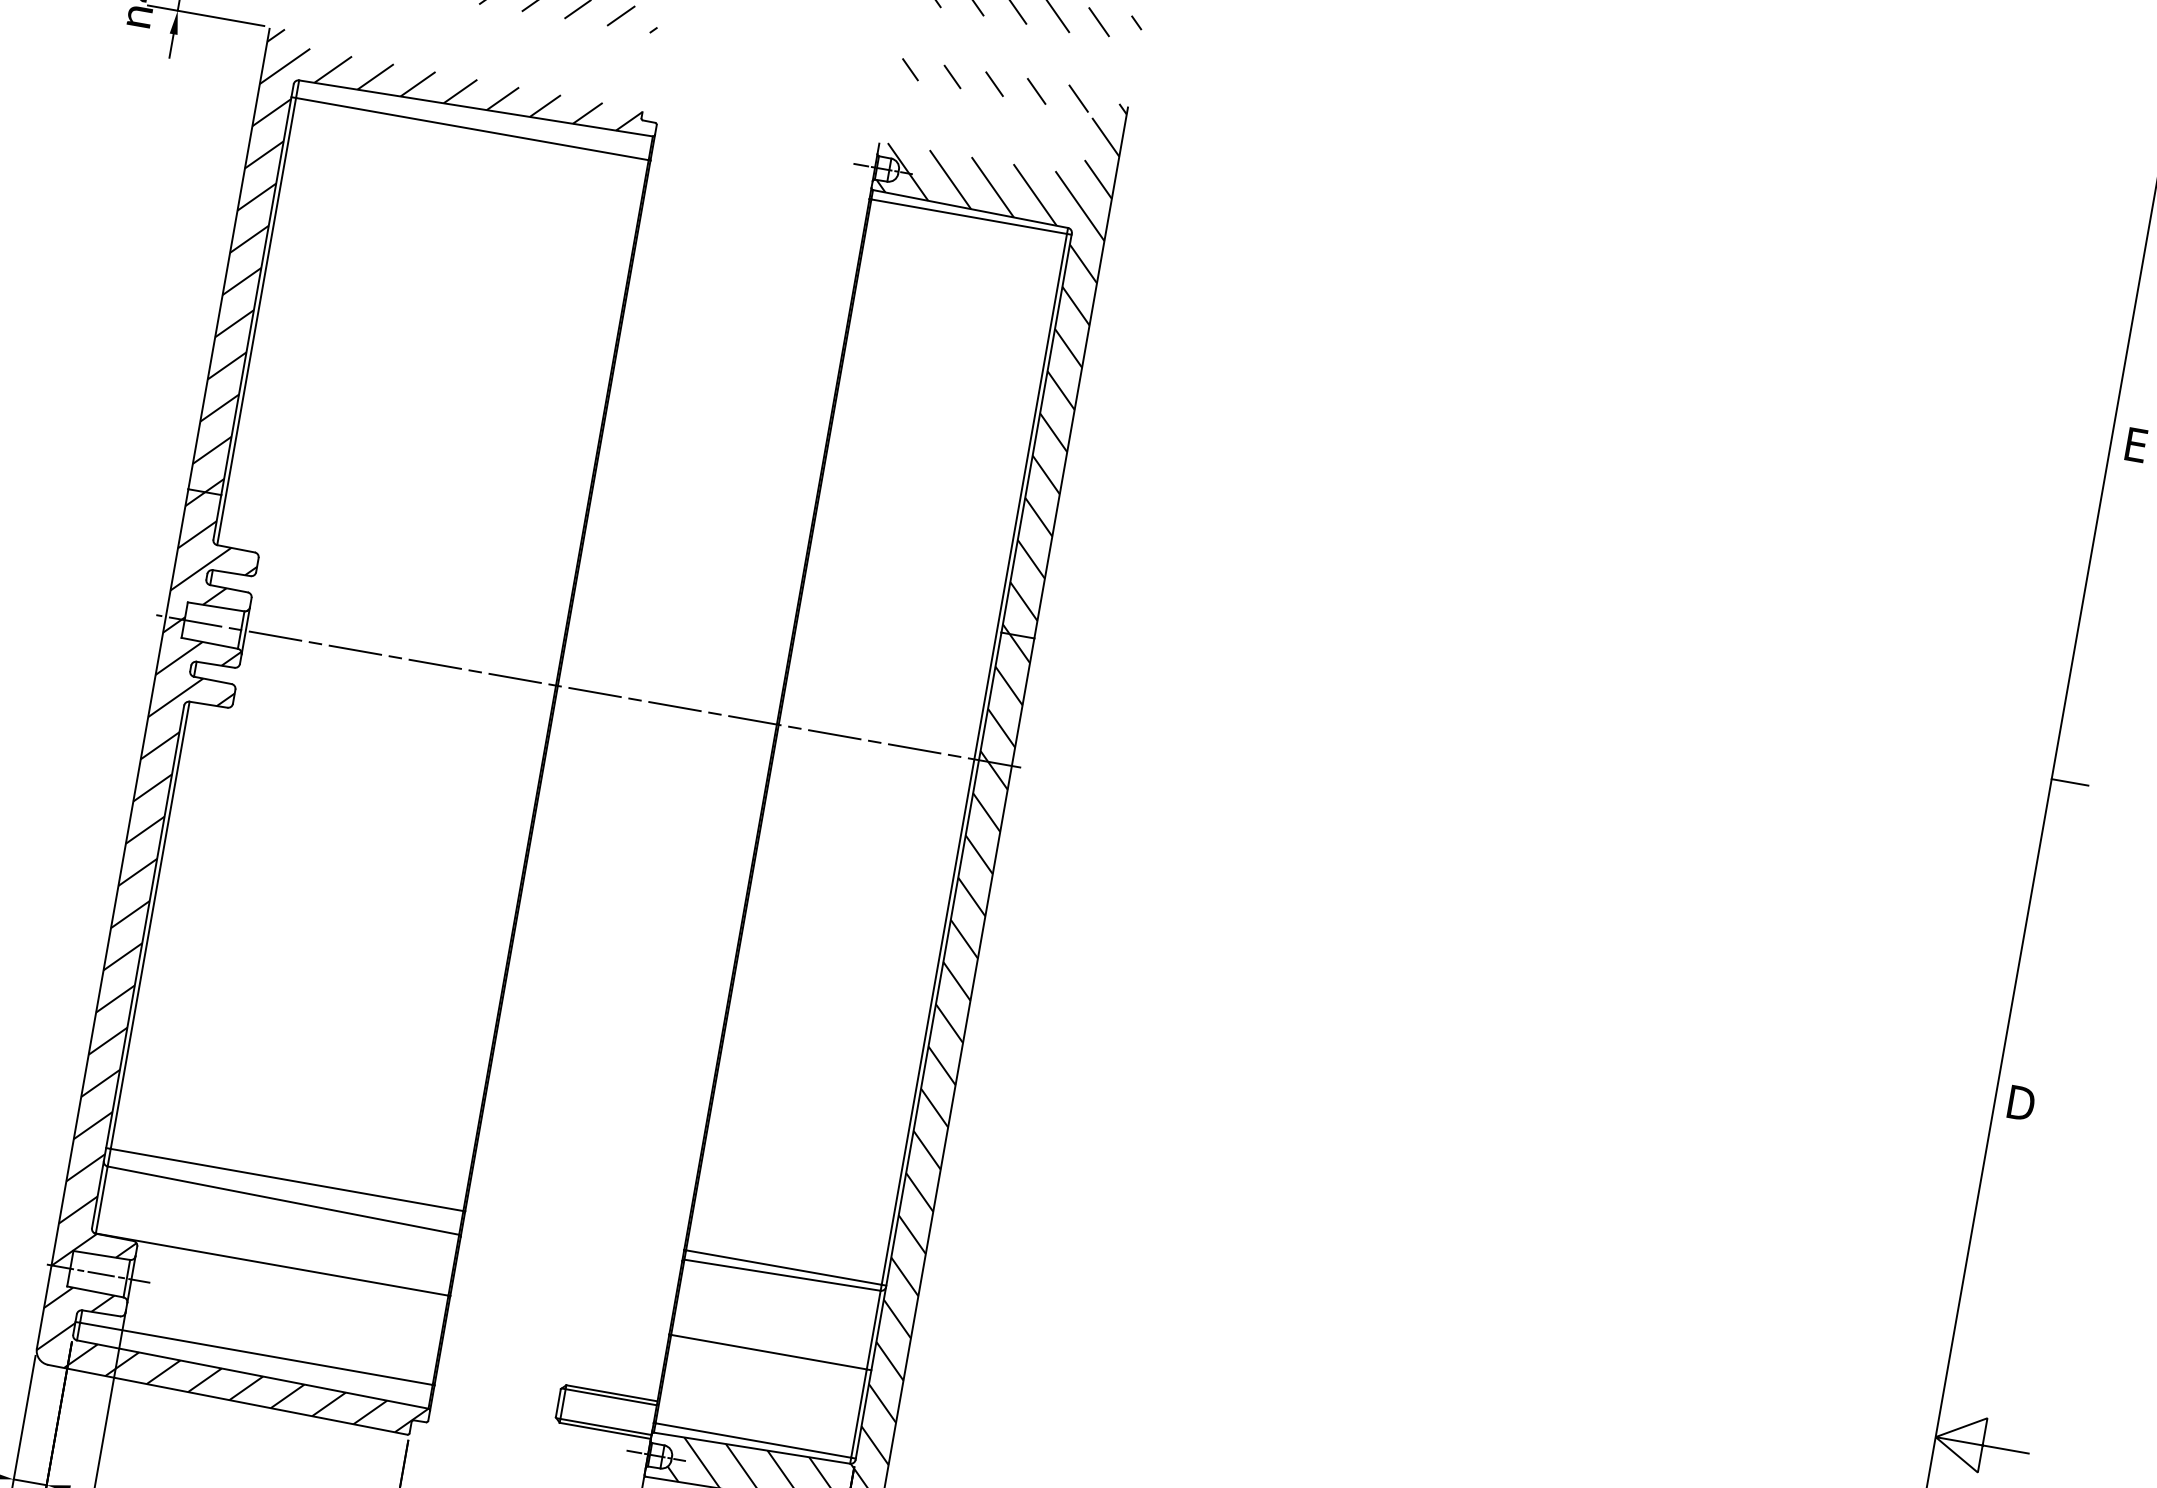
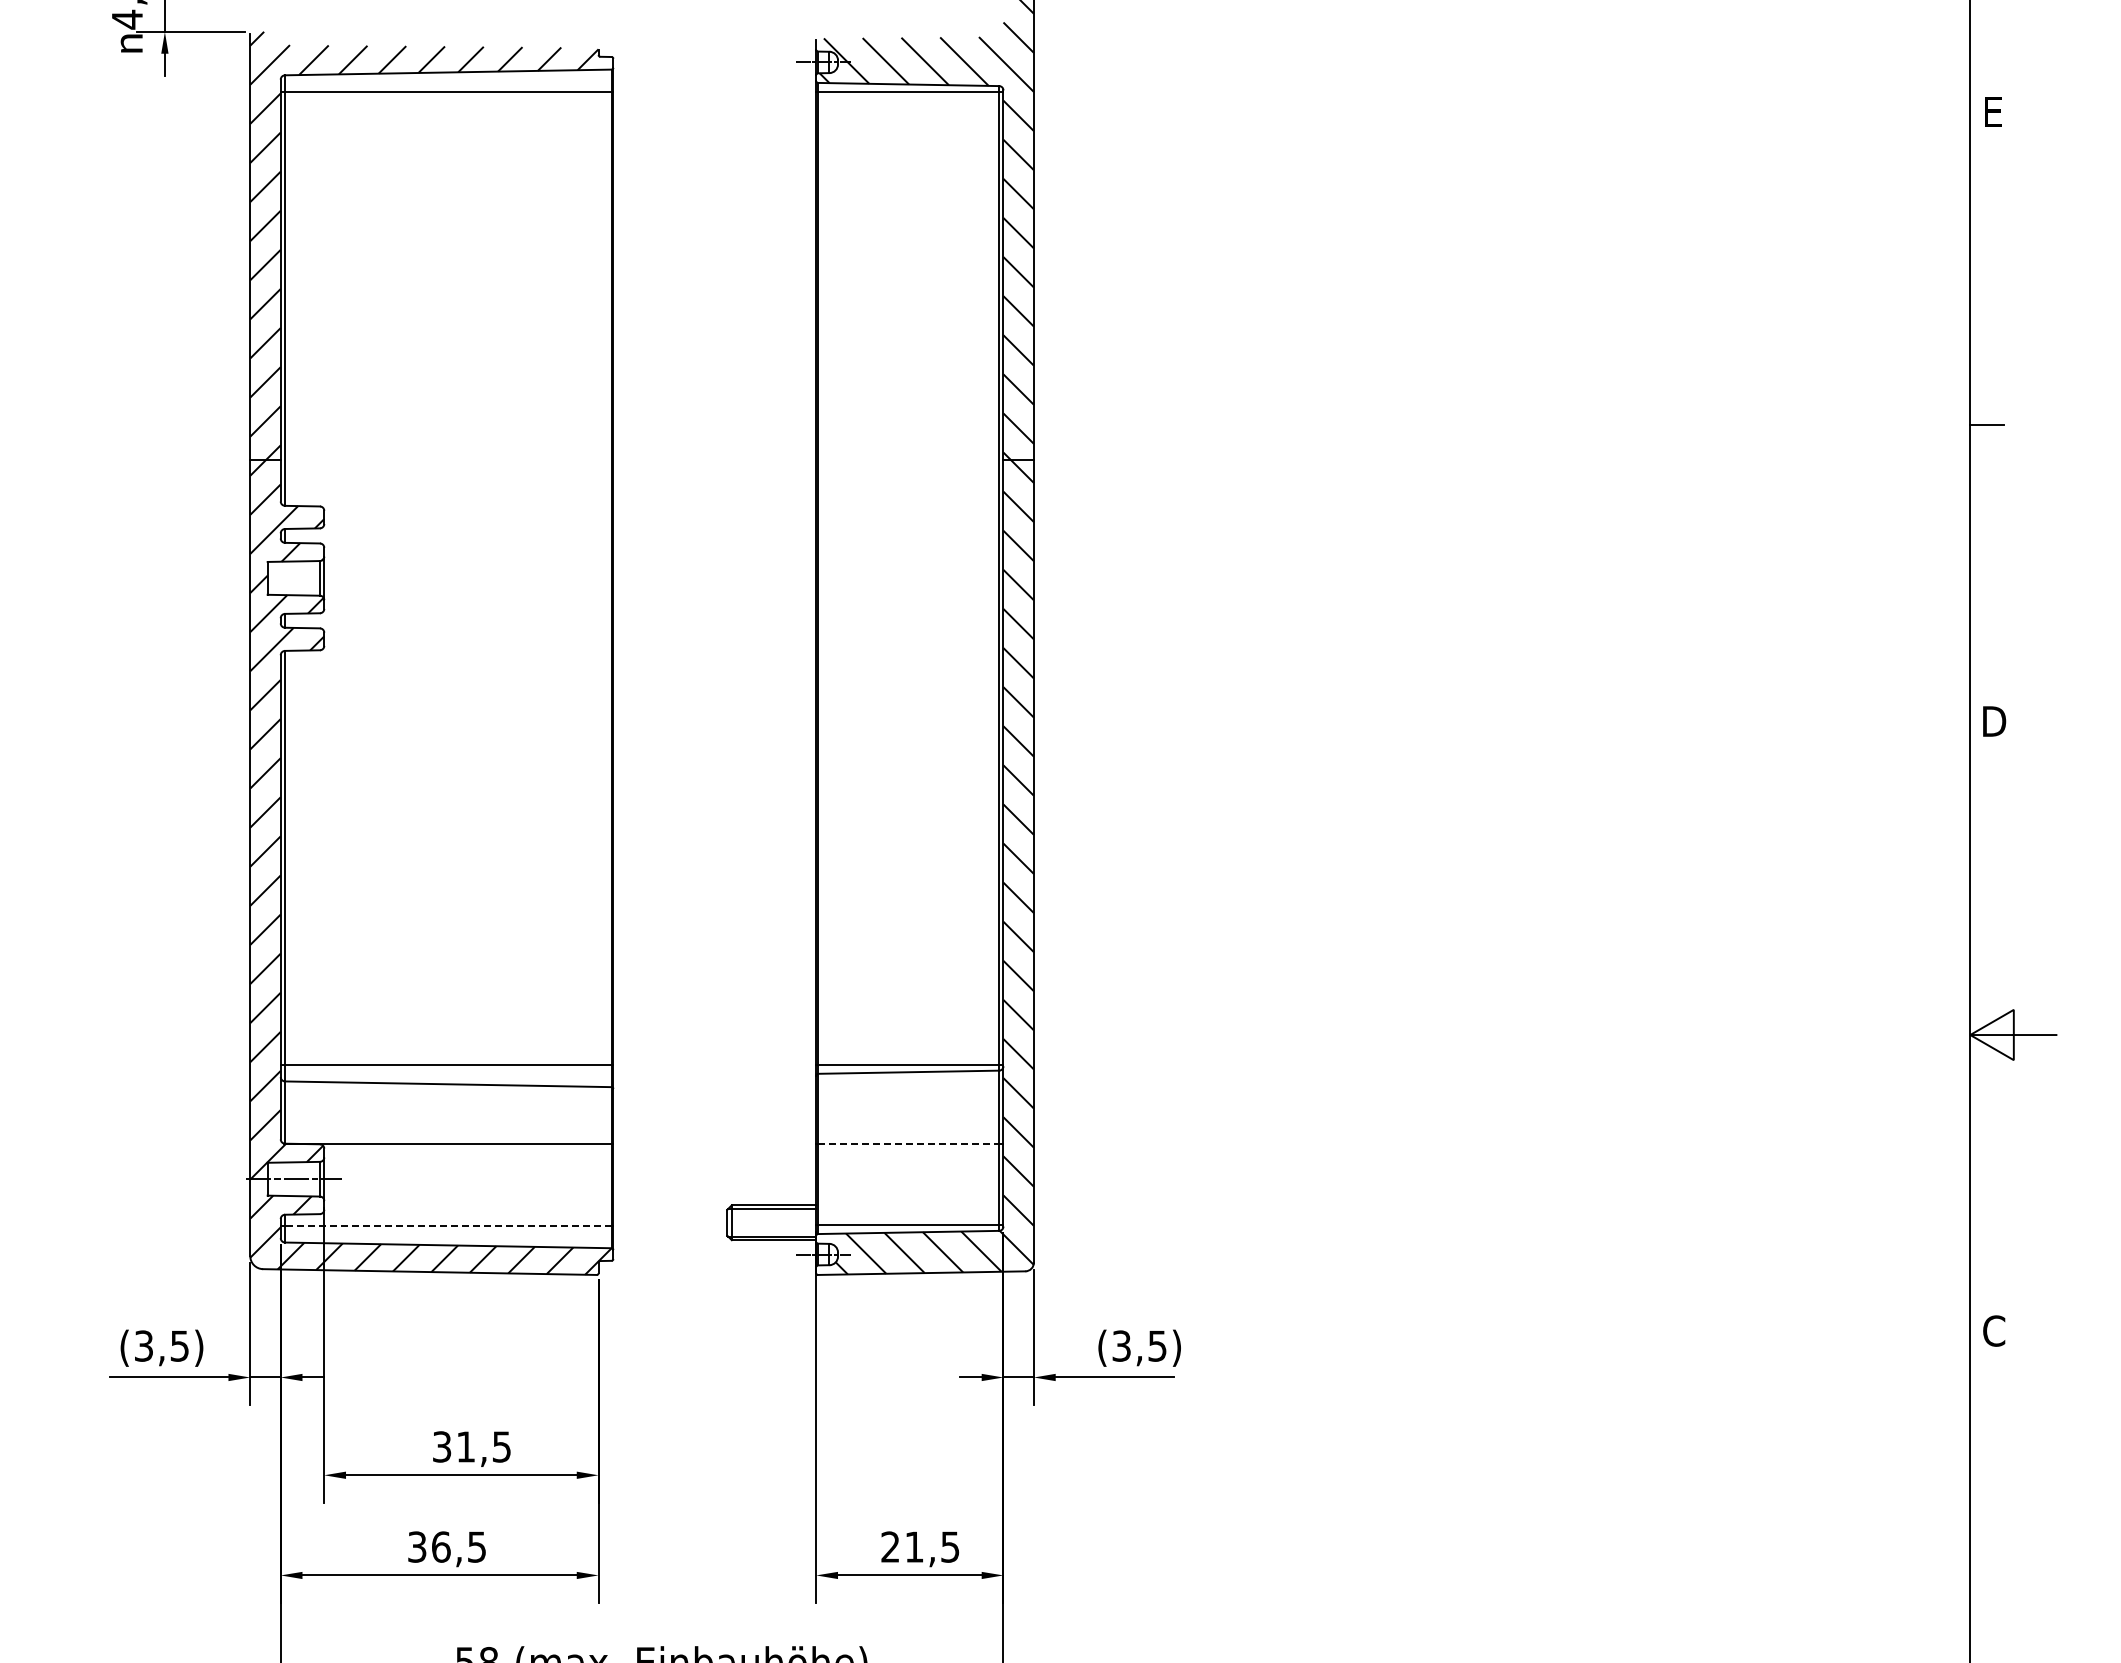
line: (588, 691) -> (641, 578), removed
line: (768, 1352) -> (908, 1143), solid -> dashed
line: (255, 1353) -> (447, 1226), solid -> dashed

